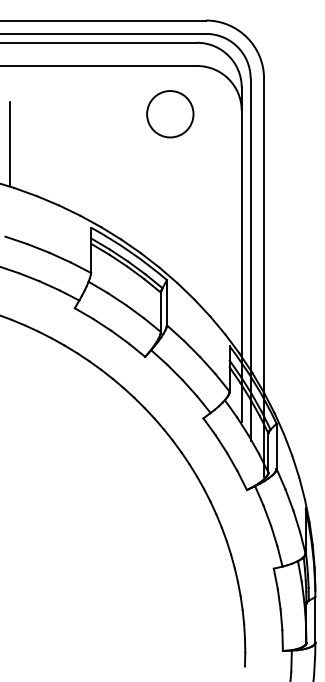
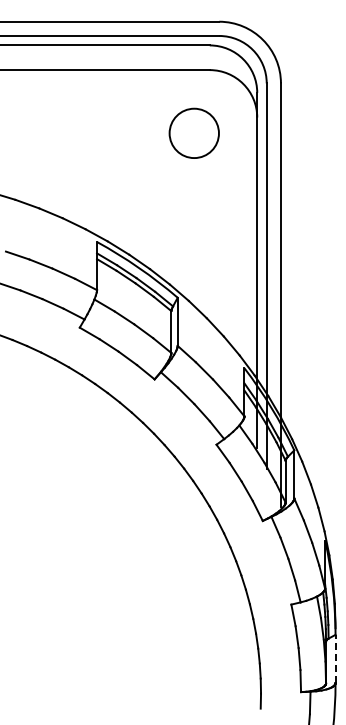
circle: (169, 113) -> (193, 132), moved
line: (9, 144) -> (10, 153), removed
line: (315, 619) -> (335, 658), solid -> dashed

